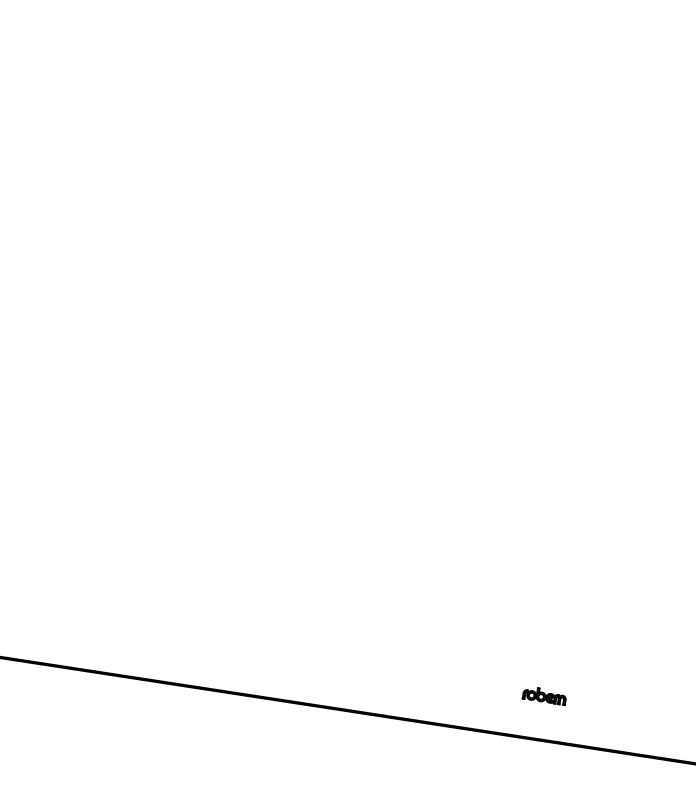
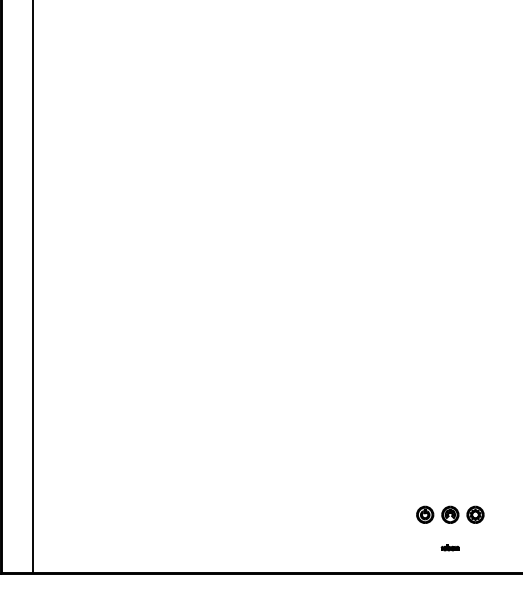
part: (553, 638) -> (450, 514), added
part: (543, 694) -> (449, 547), size x0.71

